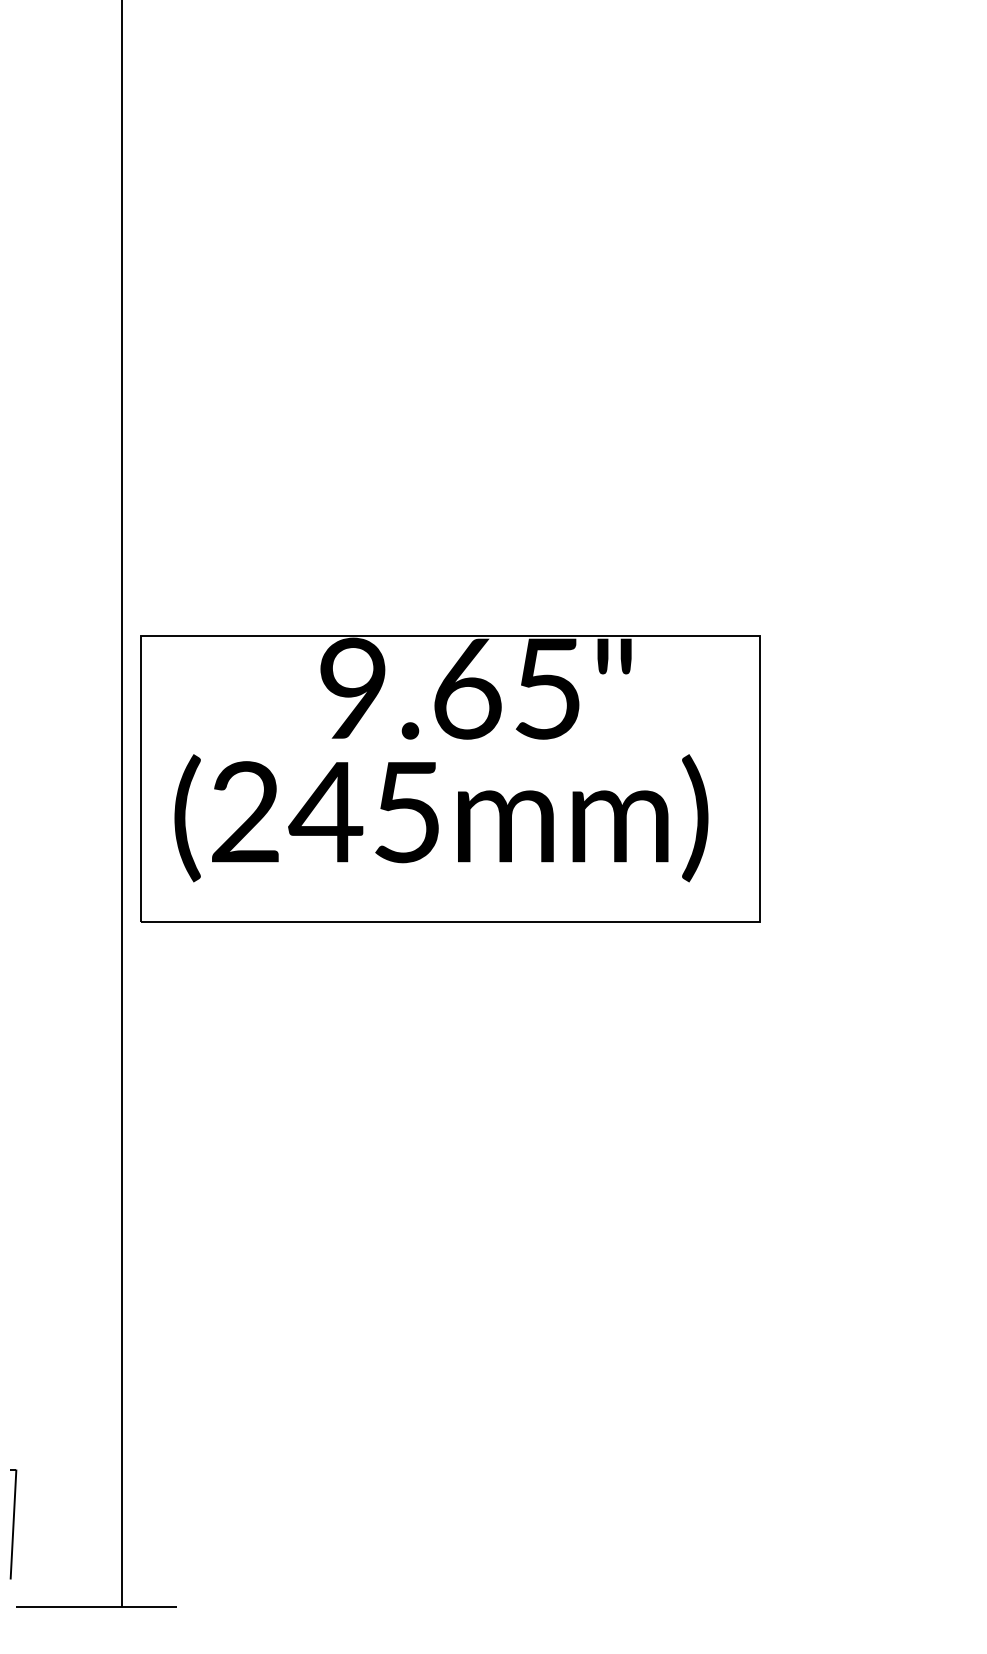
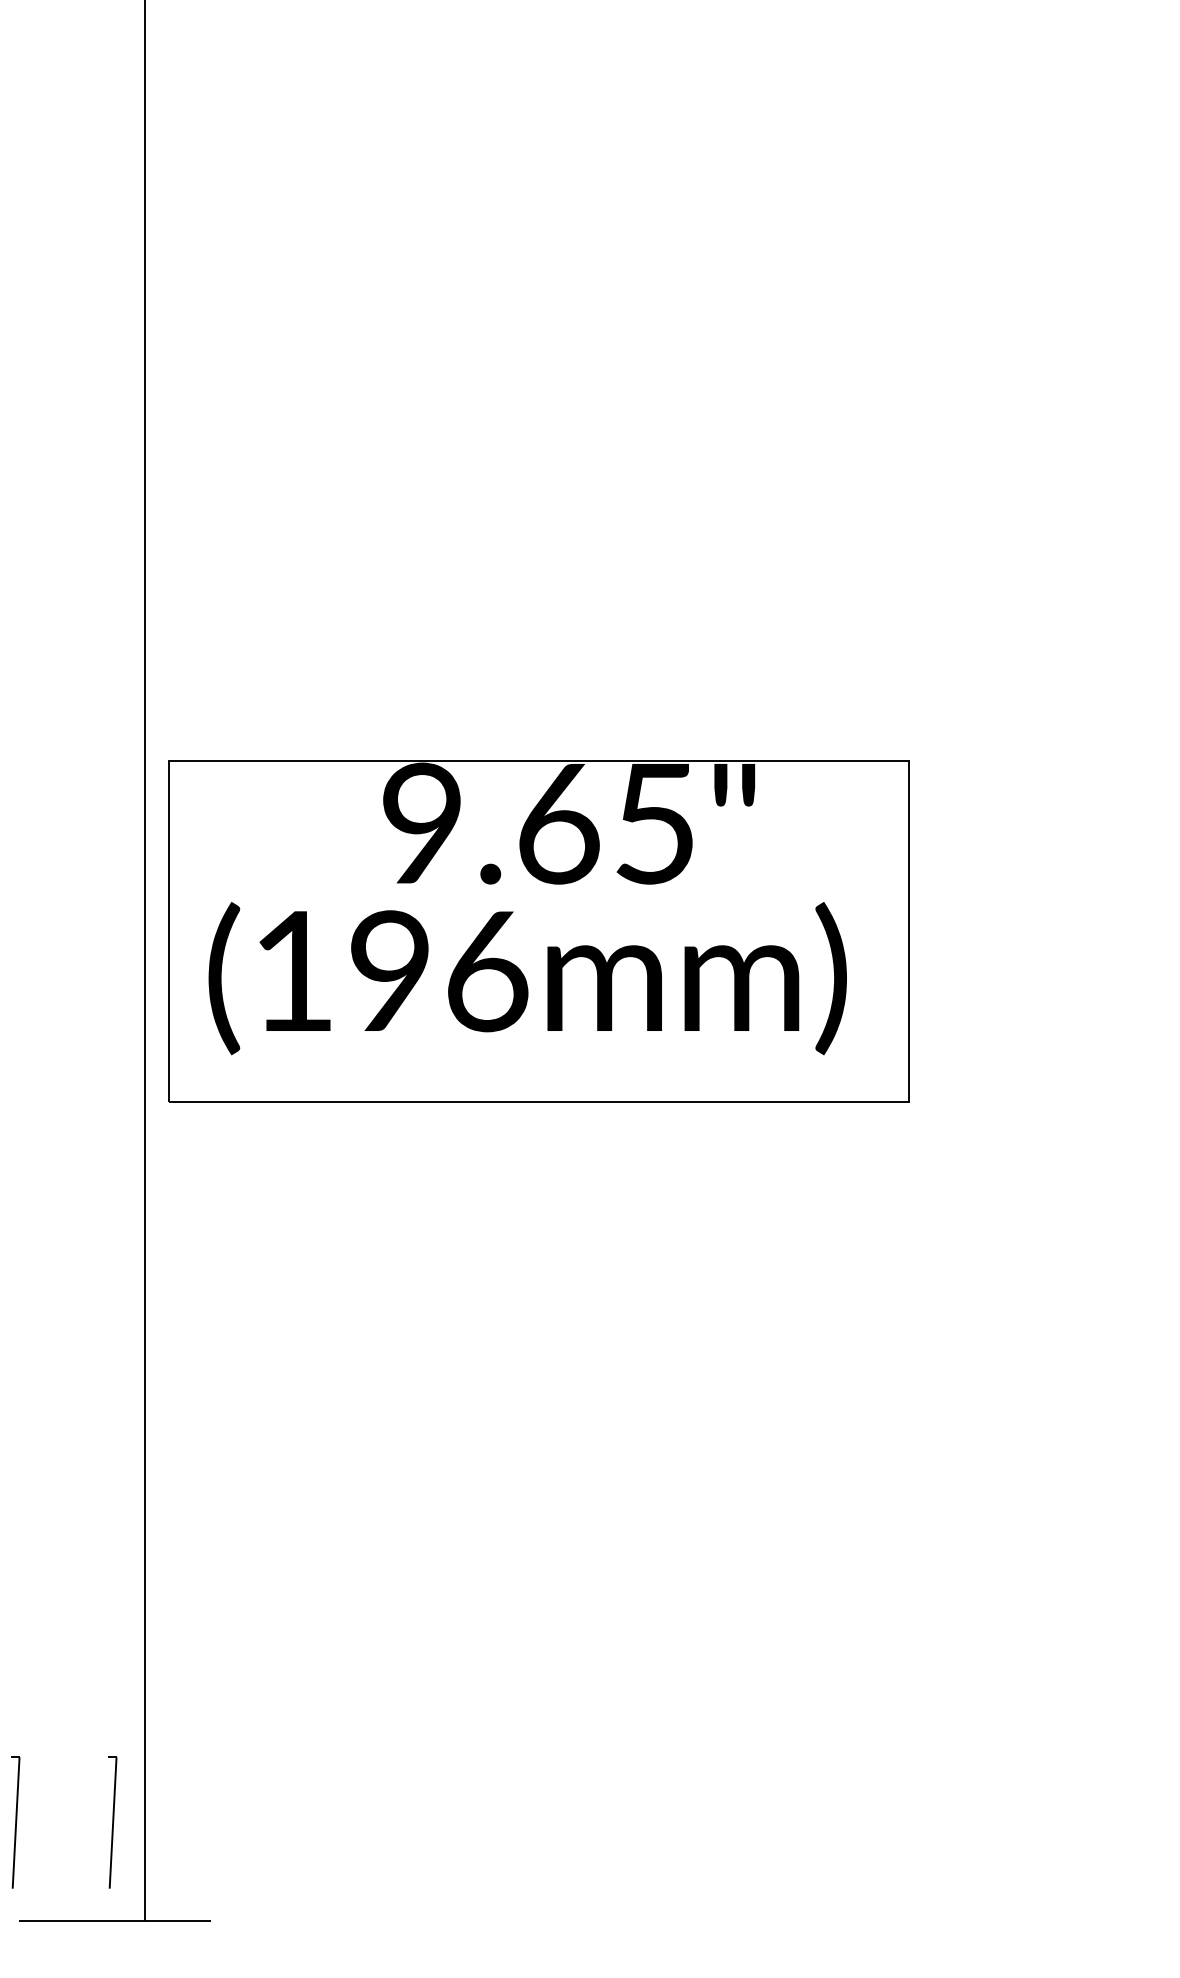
text: (326, 812) -> (390, 971), (245mm) -> (196mm)
part: (94, 1524) -> (112, 1822), added

